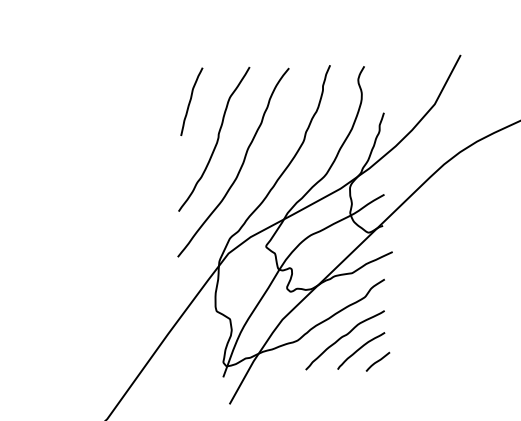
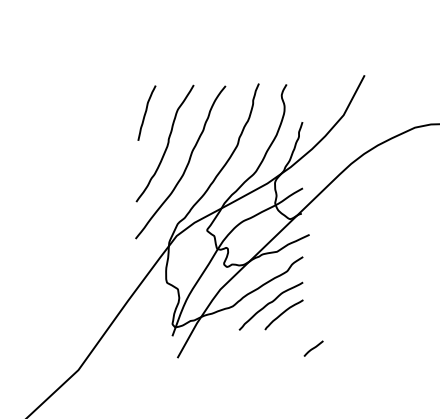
line: (377, 361) -> (313, 348), moved

